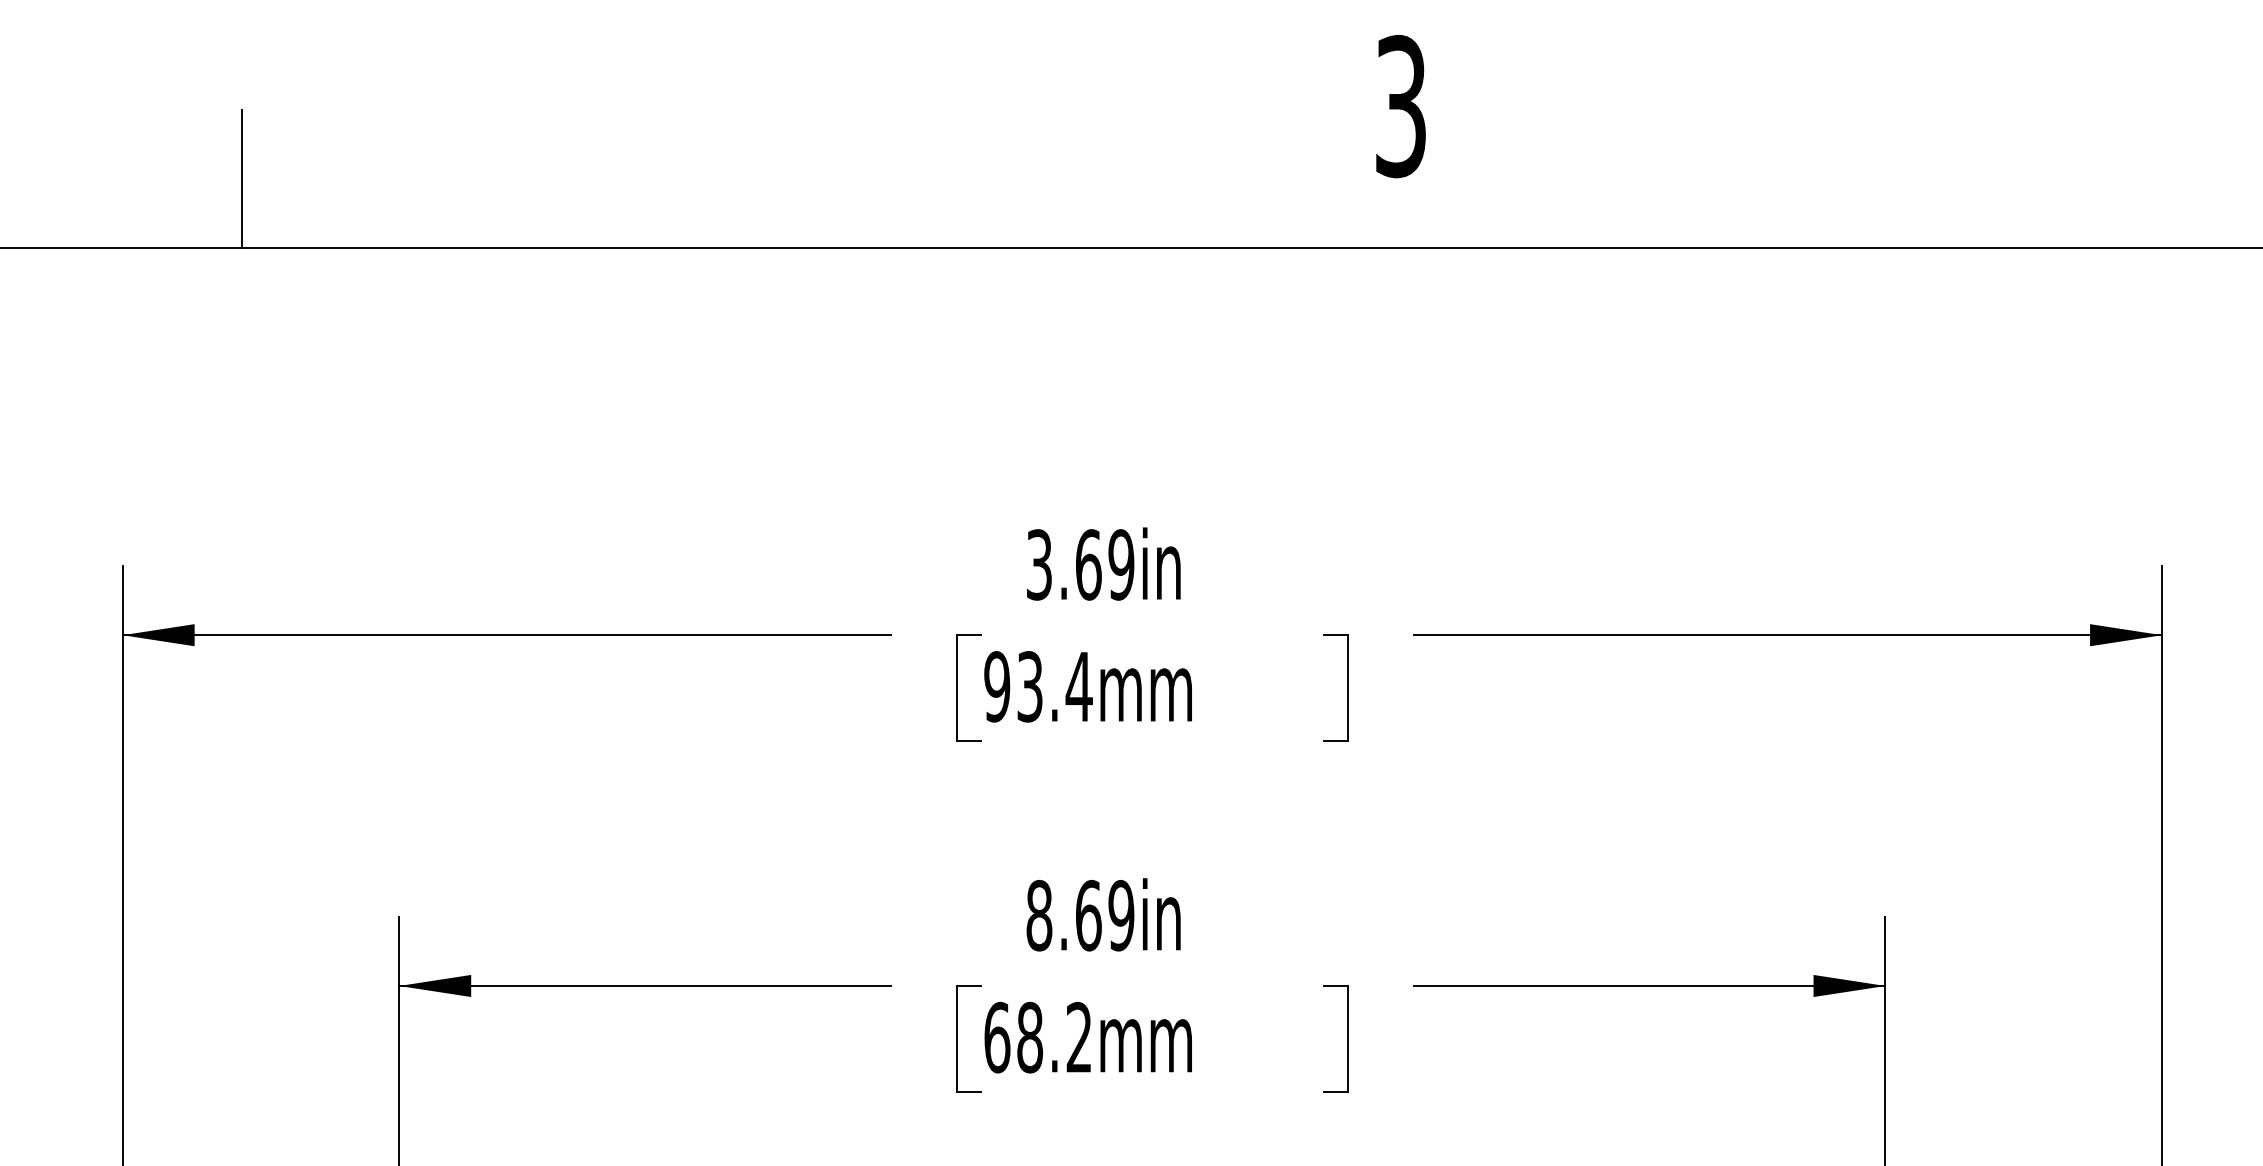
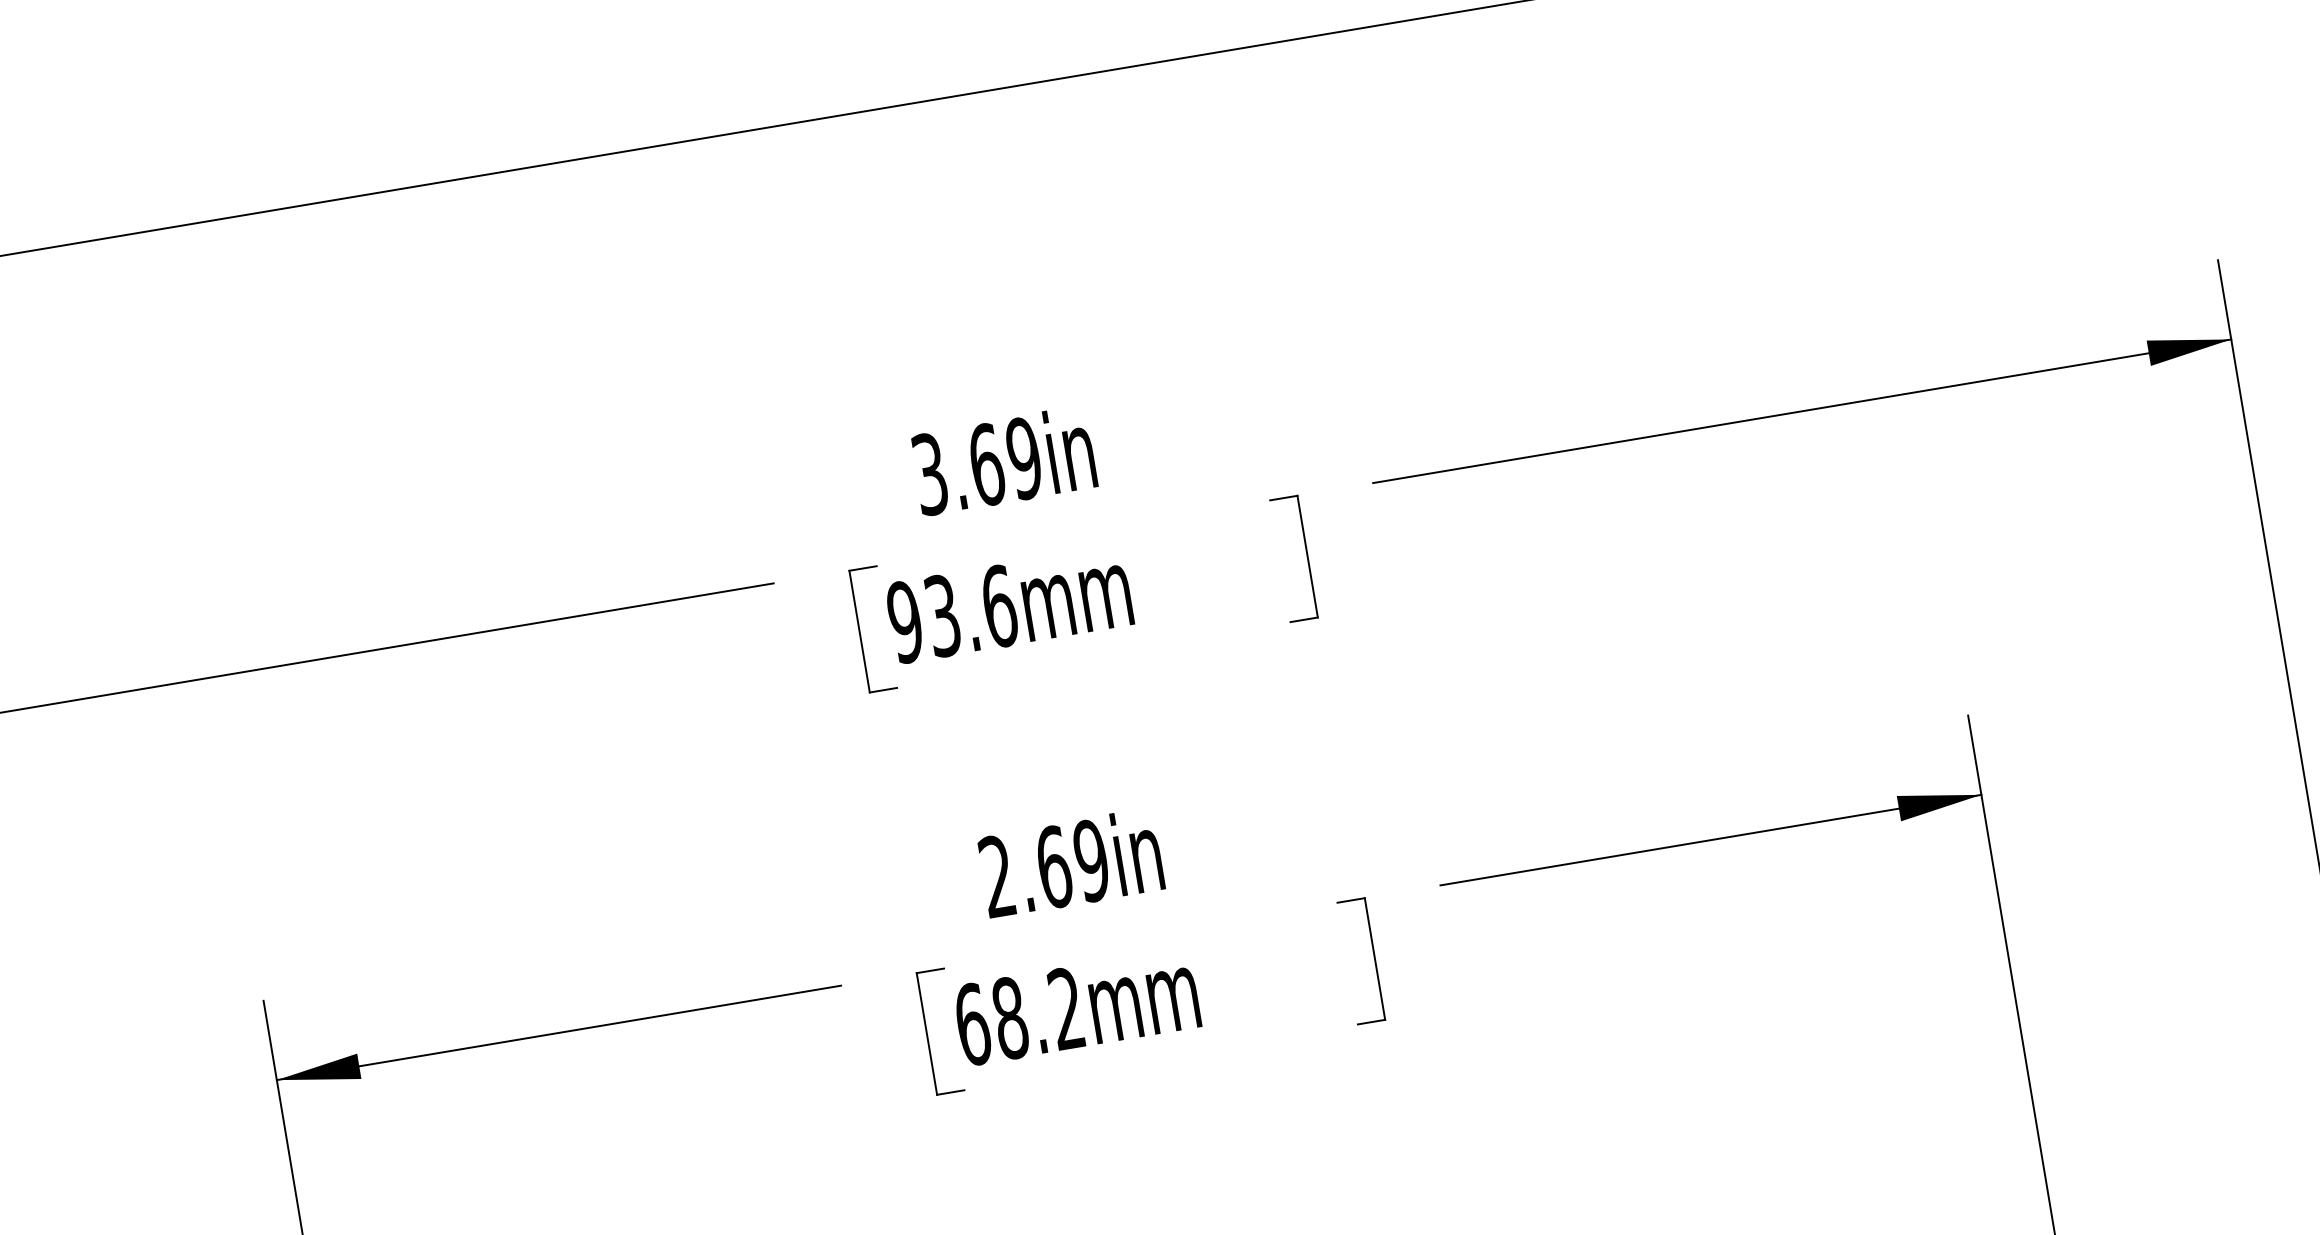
text: (1078, 686) -> (998, 606), 93.4mm -> 93.6mm
text: (1039, 915) -> (997, 876), 8.69in -> 2.69in

